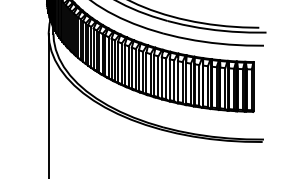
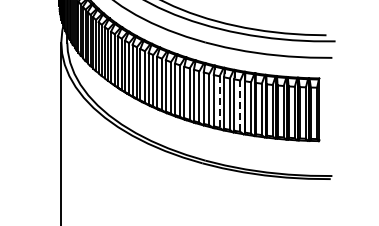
line: (174, 81) -> (219, 102), solid -> dashed
line: (191, 84) -> (240, 106), solid -> dashed

